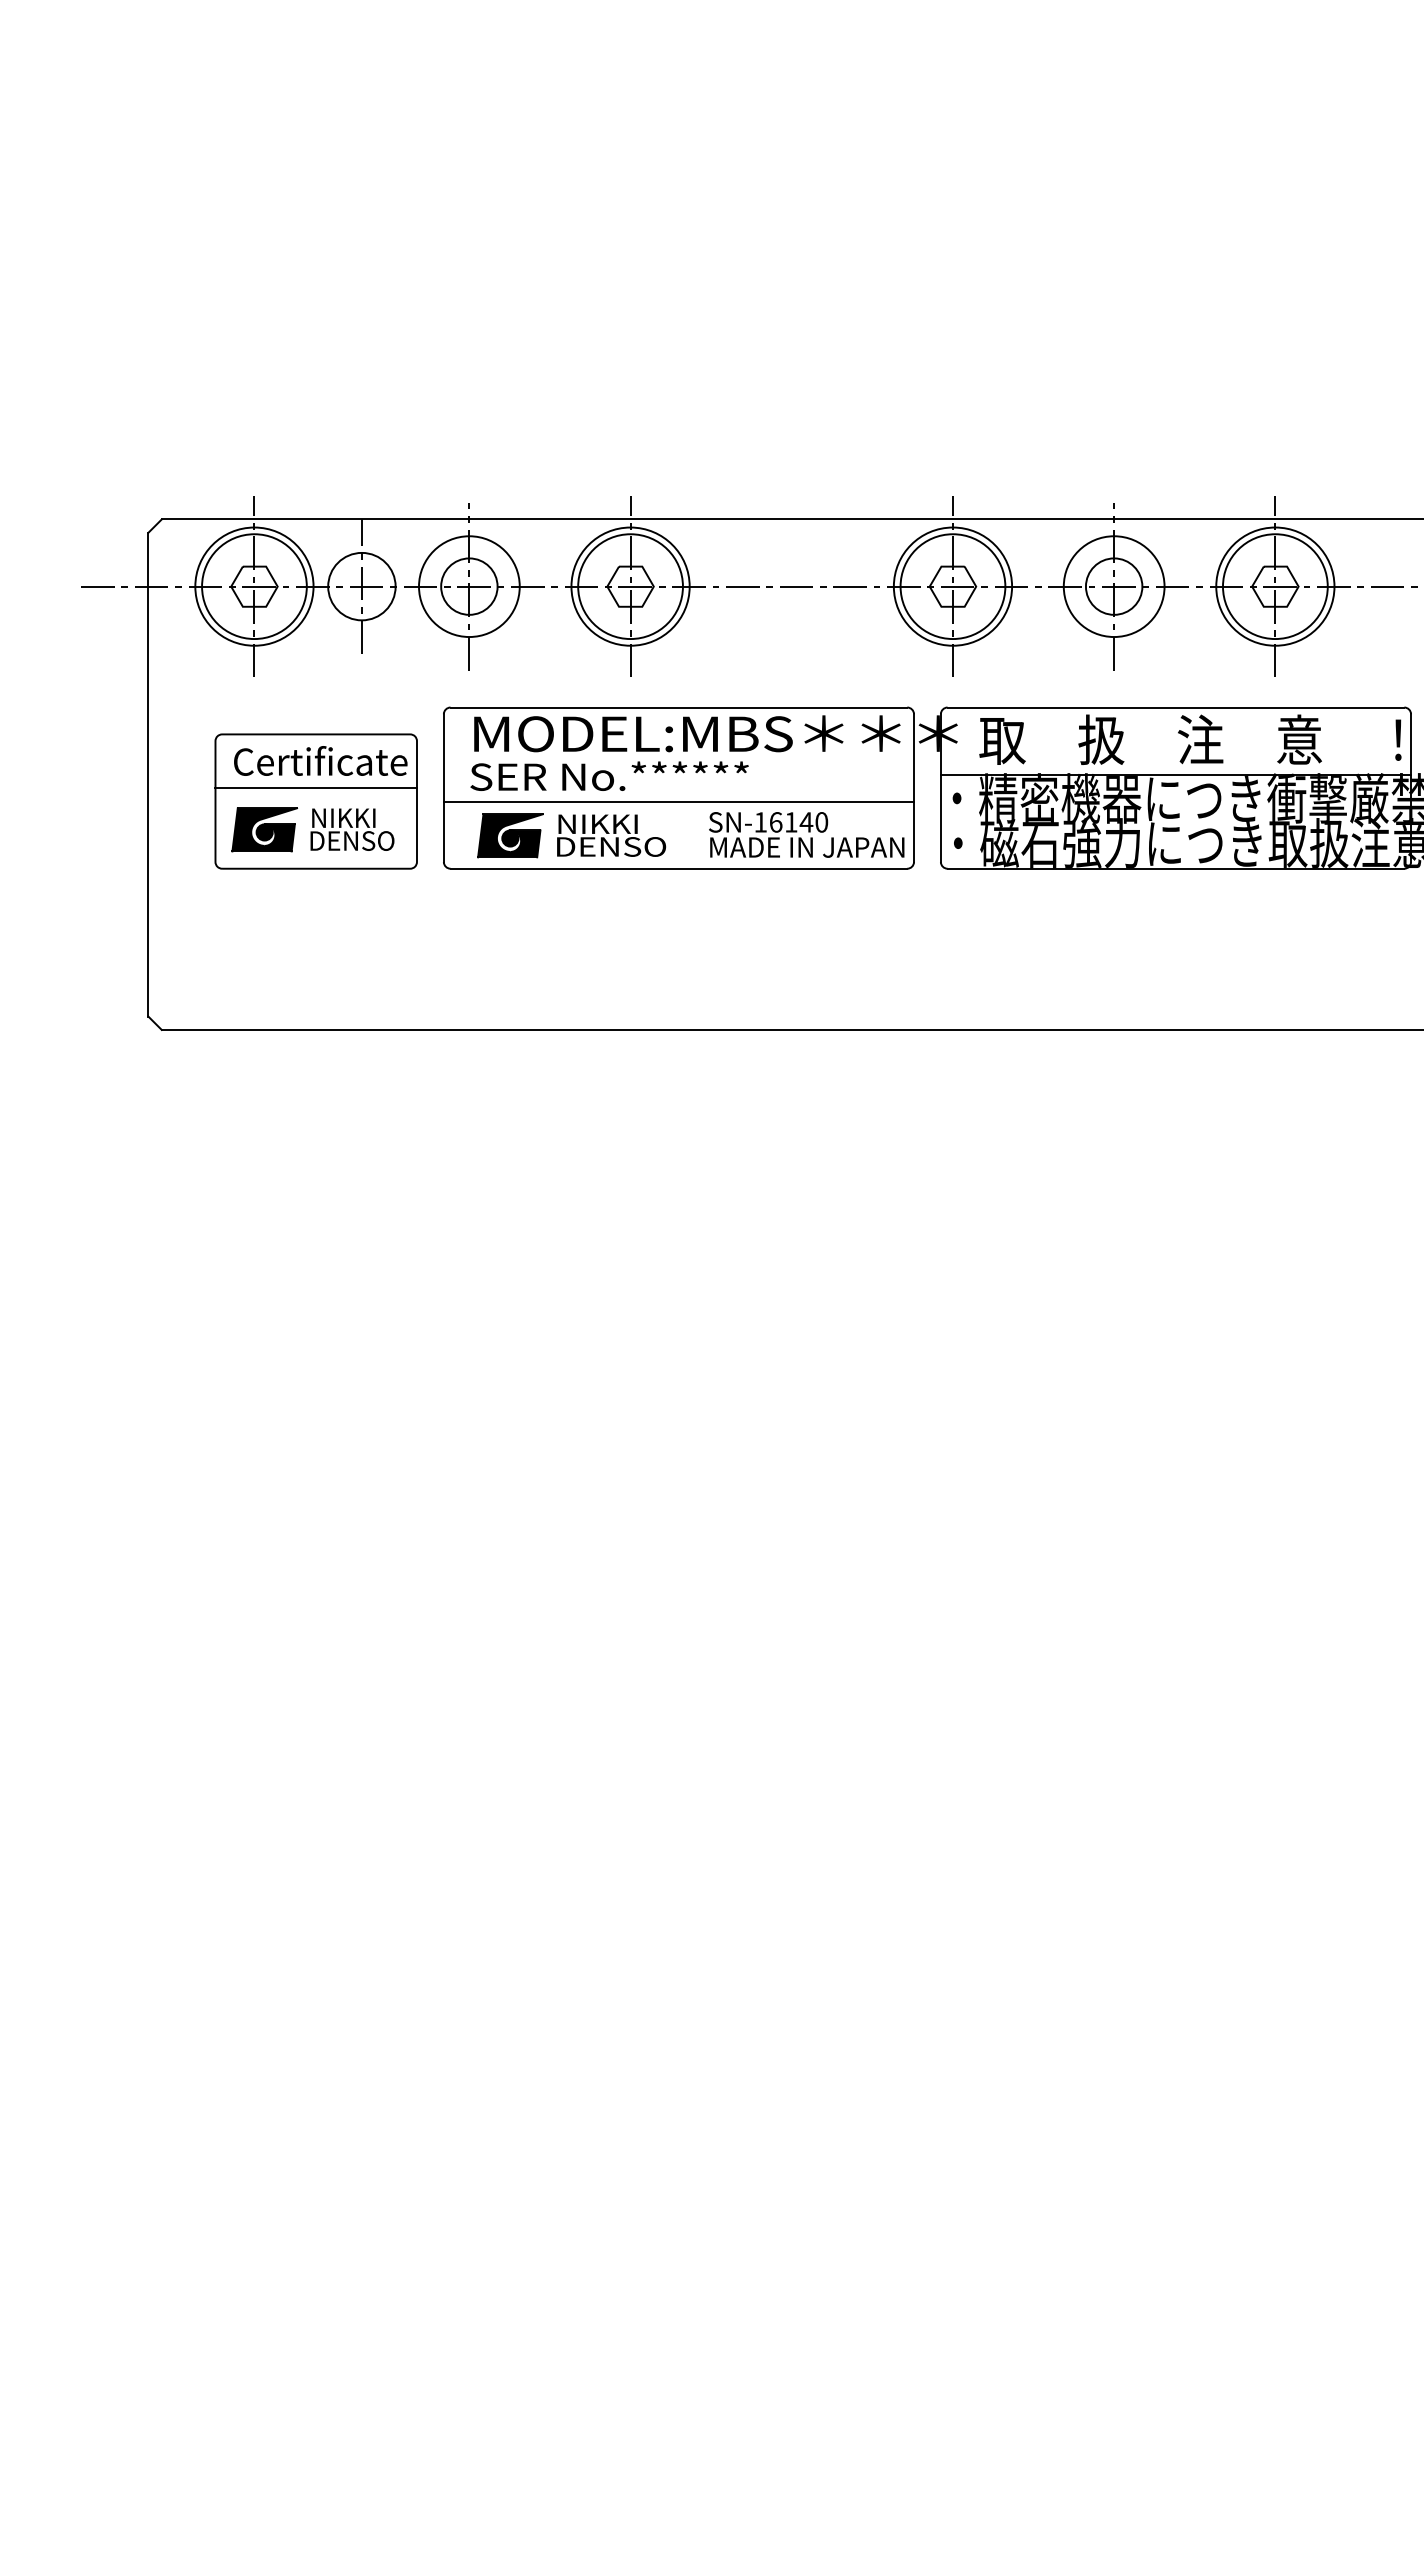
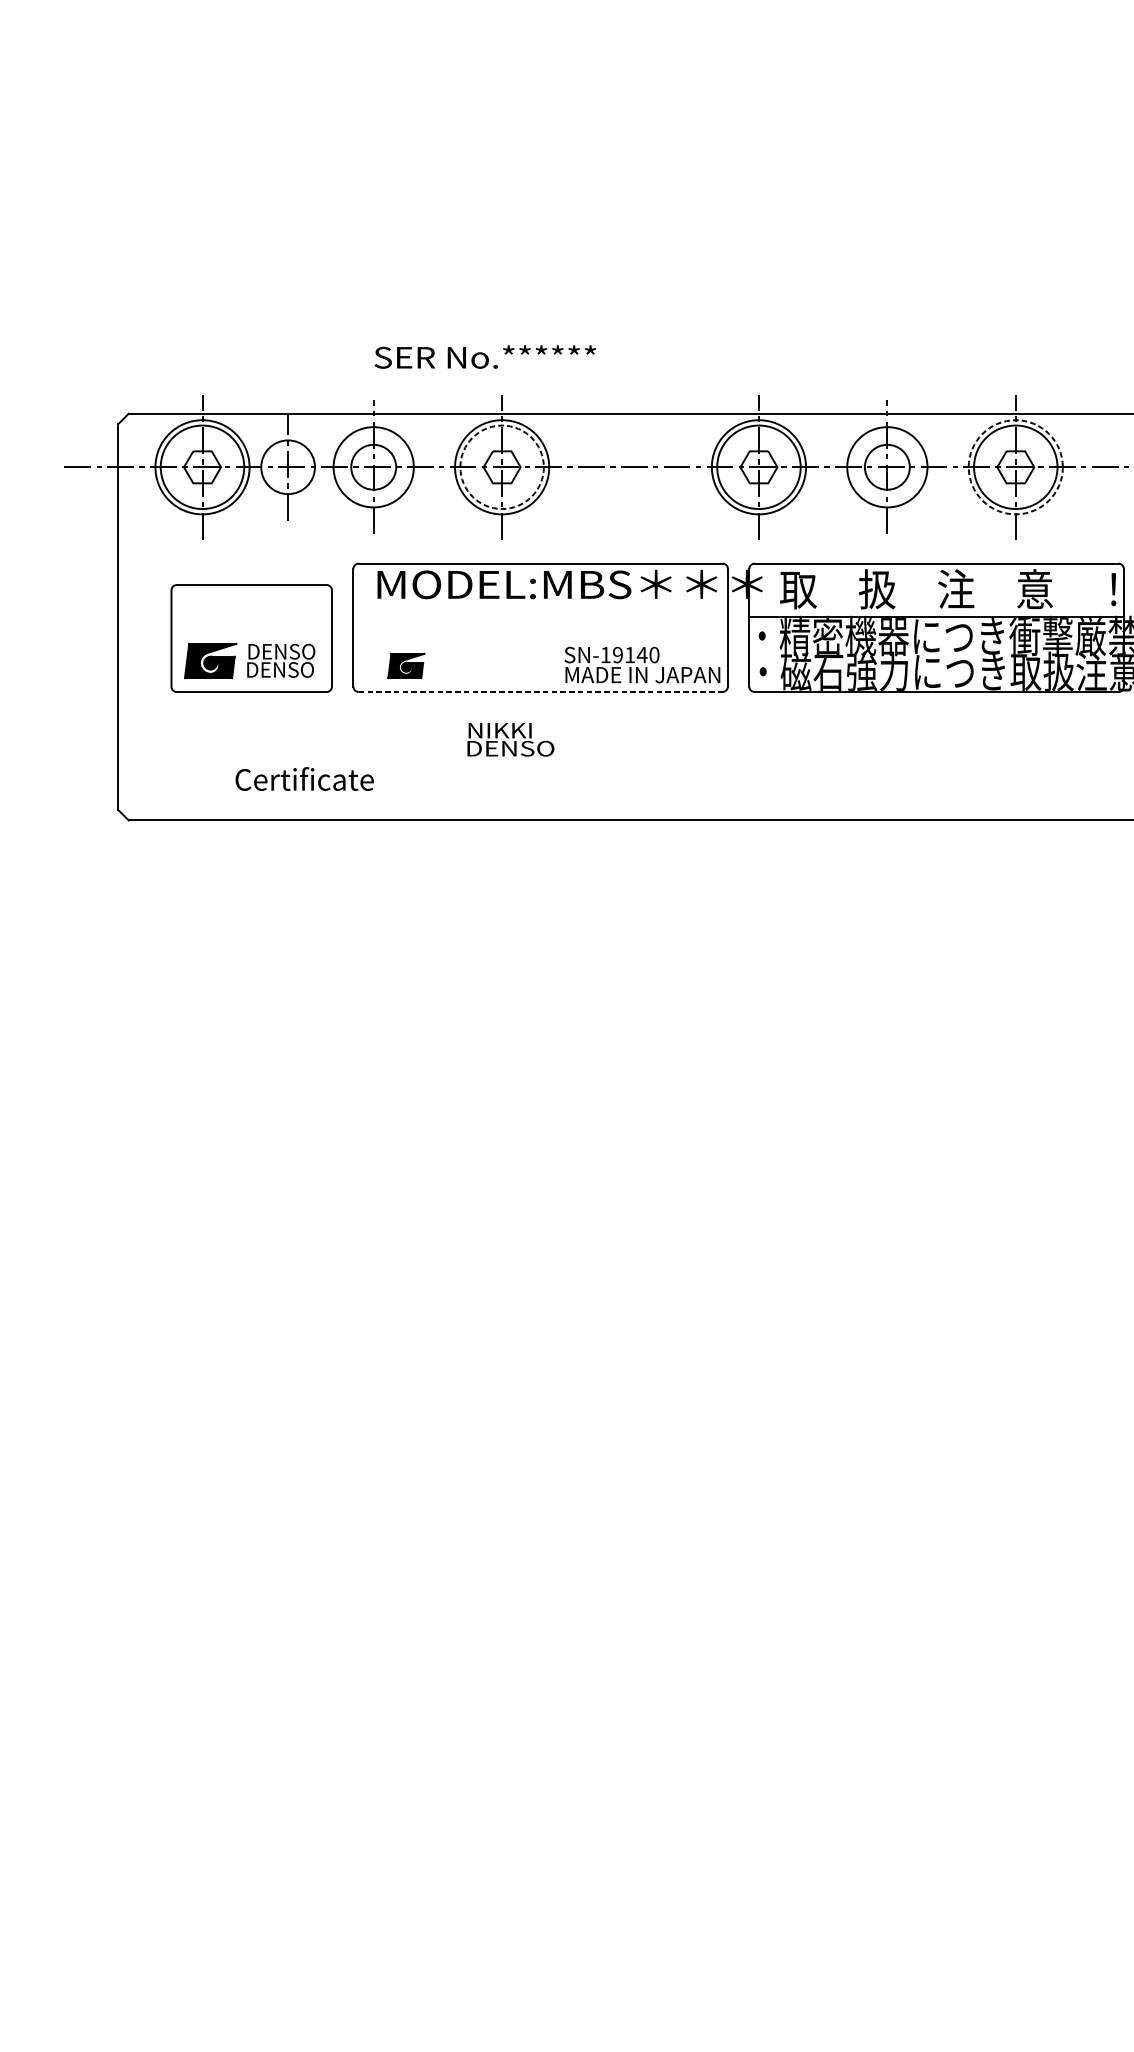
circle: (630, 586) -> (502, 467), solid -> dashed
circle: (1275, 586) -> (1015, 467), solid -> dashed
text: (320, 760) -> (304, 778), moved
text: (609, 775) -> (485, 356), moved
line: (315, 788) -> (251, 628), removed
line: (678, 801) -> (540, 638), removed
text: (354, 818) -> (282, 651), NIKKI -> DENSO
text: (775, 822) -> (617, 655), SN-16140 -> SN-19140
part: (510, 835) -> (406, 665), size x0.7
text: (611, 835) -> (510, 739), moved
line: (679, 868) -> (541, 691), solid -> dashed

